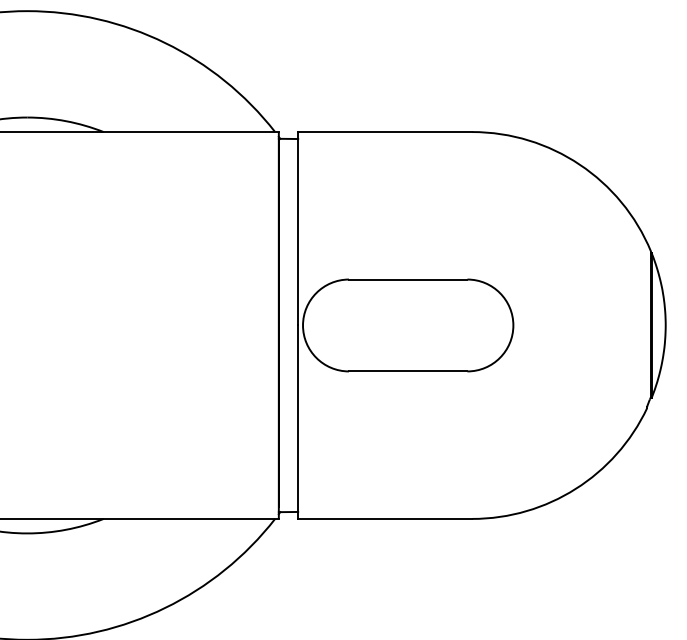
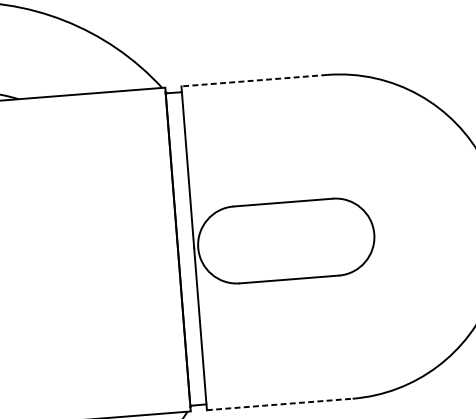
line: (384, 132) -> (253, 81), solid -> dashed
line: (385, 518) -> (279, 404), solid -> dashed

